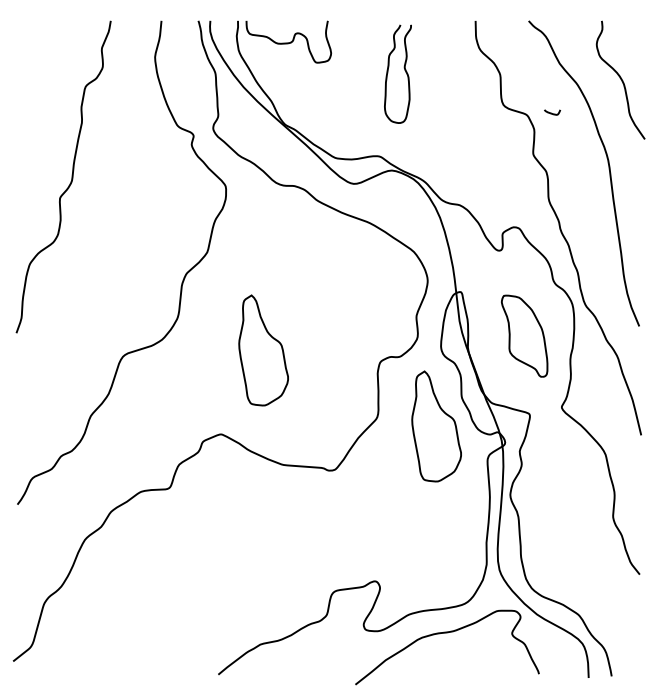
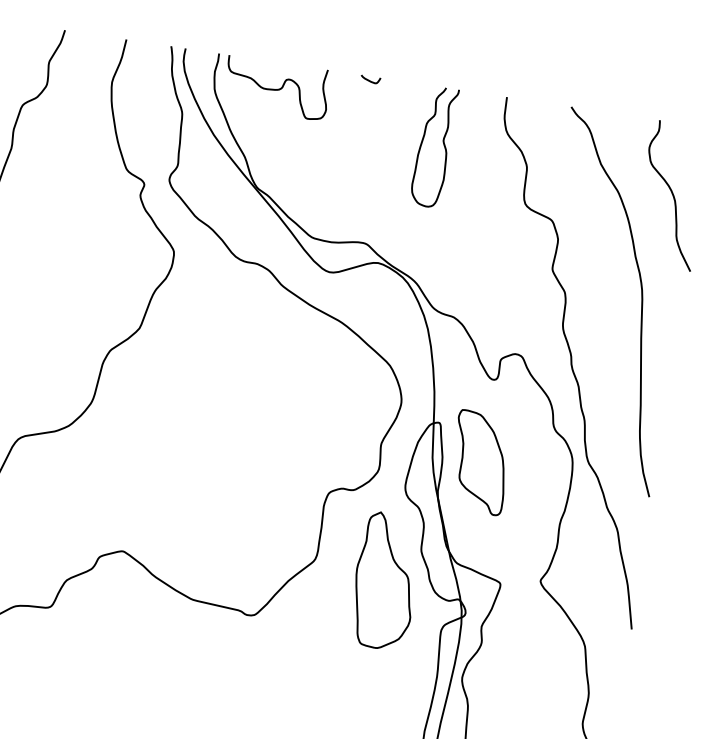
curve: (404, 70) -> (442, 143), moved
curve: (551, 112) -> (369, 79), moved
part: (524, 335) -> (480, 461), moved
part: (263, 350) -> (189, 457), removed

